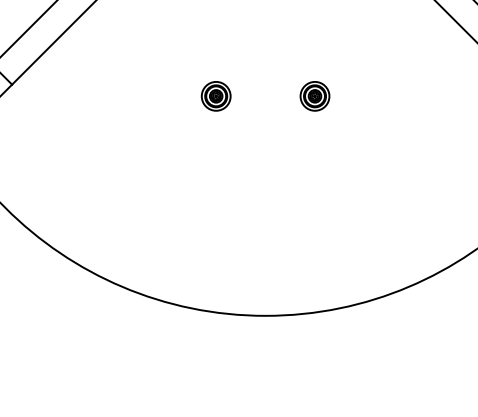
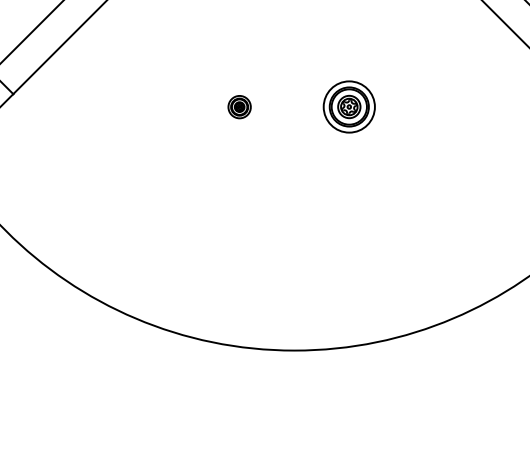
part: (215, 96) -> (238, 107), size x0.7
part: (314, 96) -> (348, 107), size x1.6

